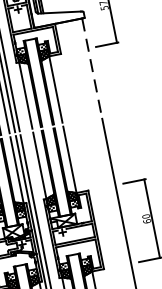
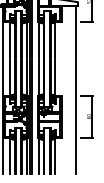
line: (92, 67) -> (76, 32), dashed -> solid

